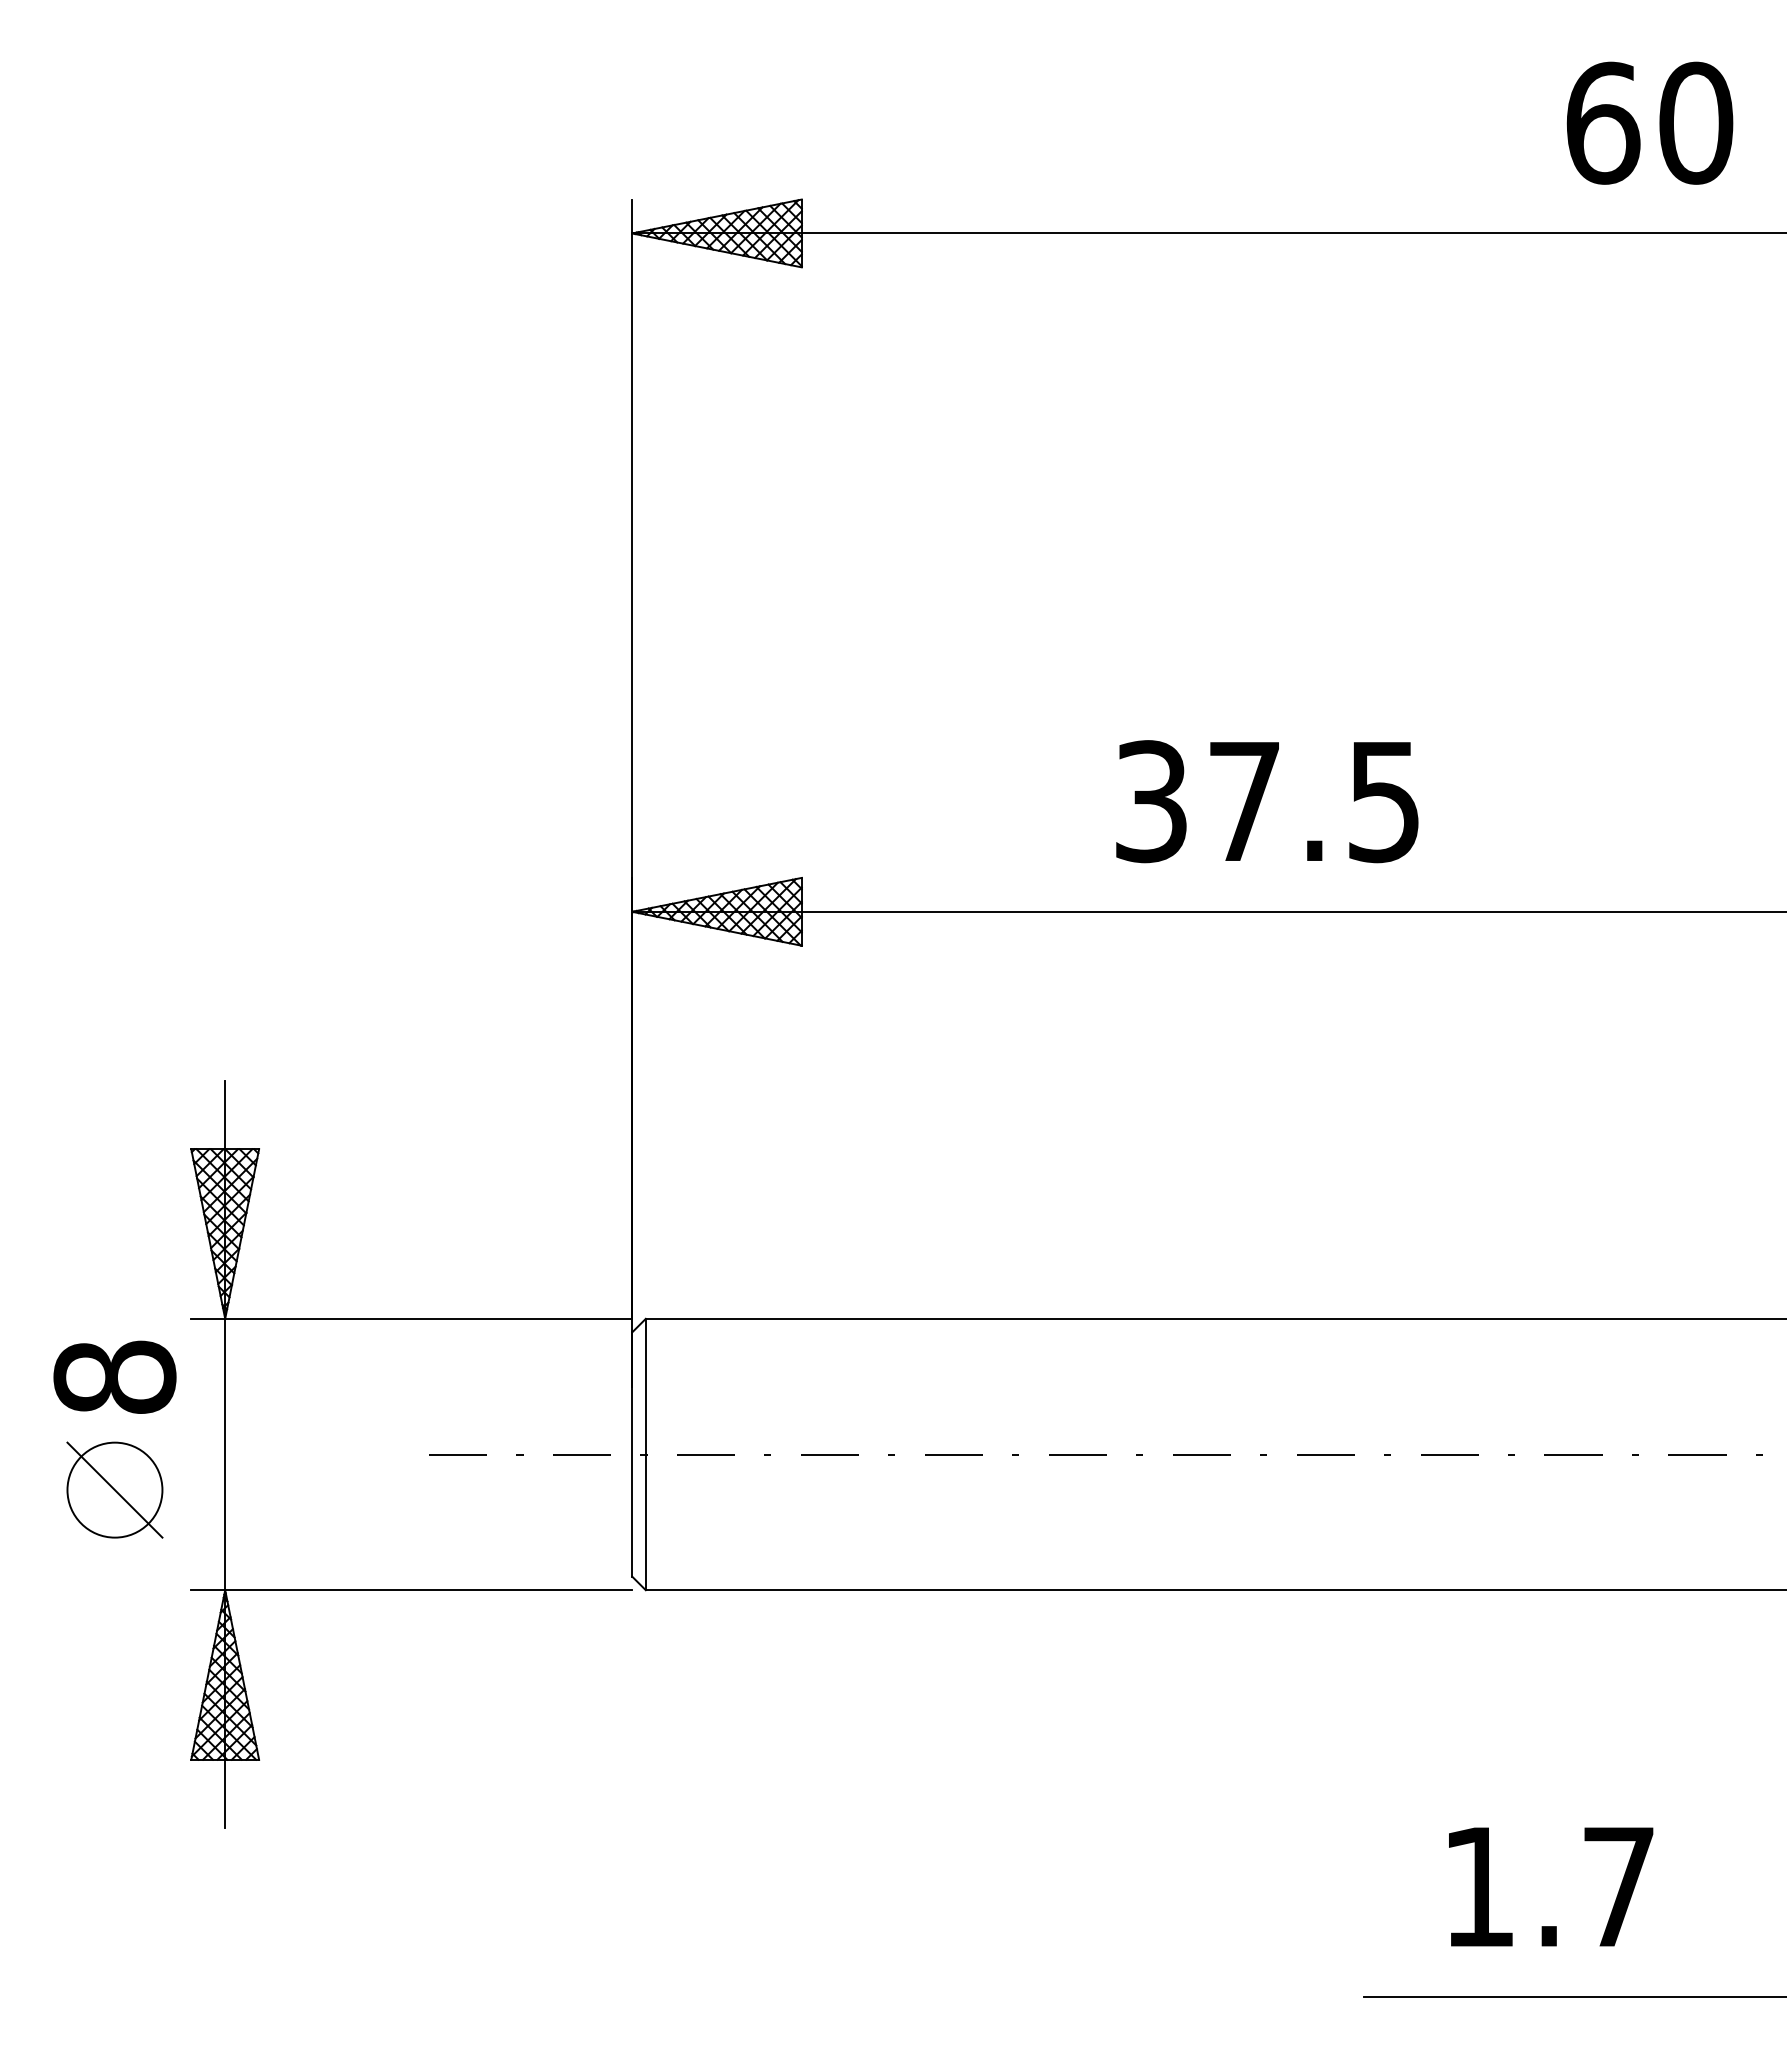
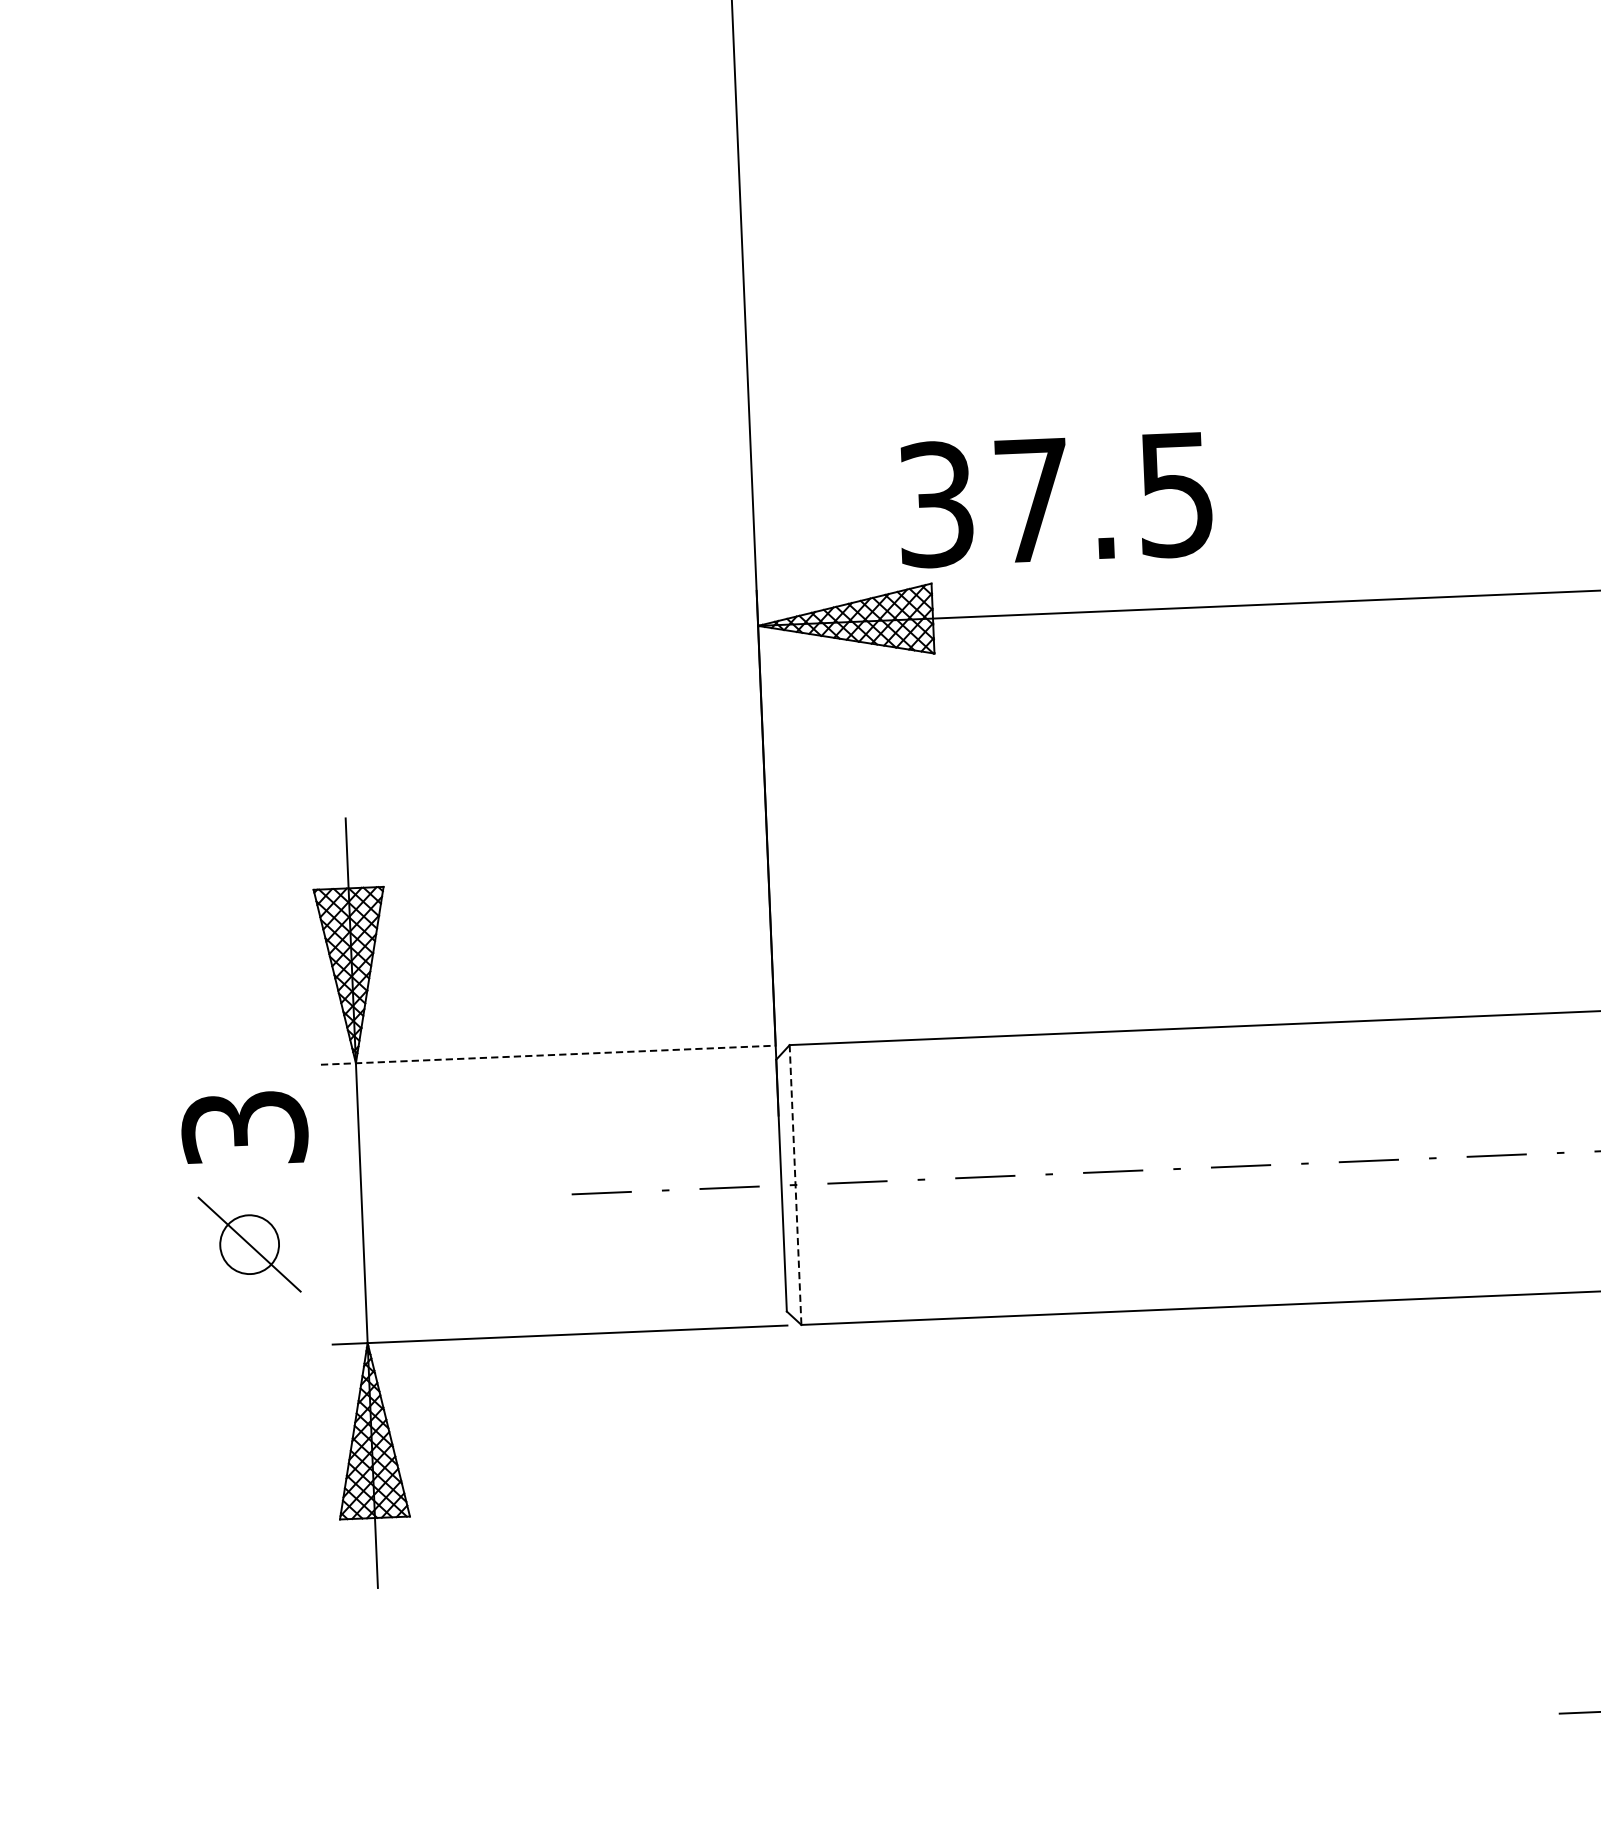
text: (1267, 801) -> (1055, 499), moved
line: (412, 1318) -> (549, 1054), solid -> dashed
text: (114, 1376) -> (244, 1127), 8 -> 3
line: (645, 1454) -> (795, 1184), solid -> dashed
circle: (114, 1489) -> (249, 1244), size x0.6

